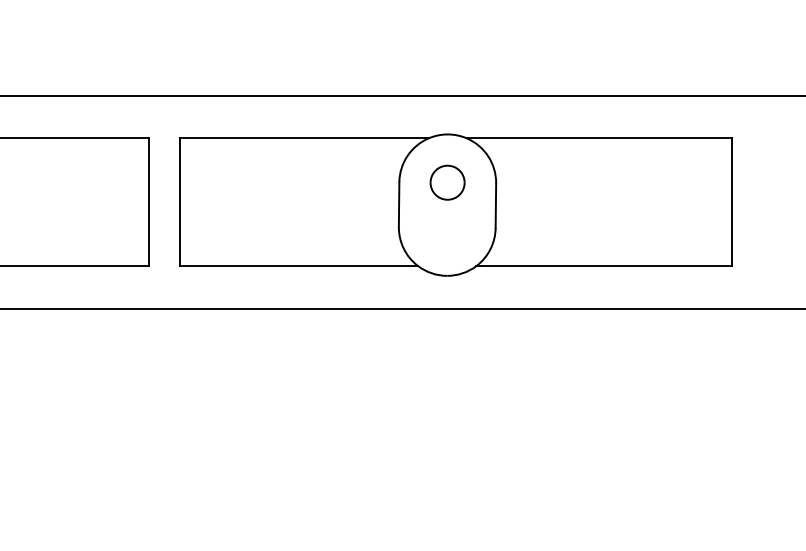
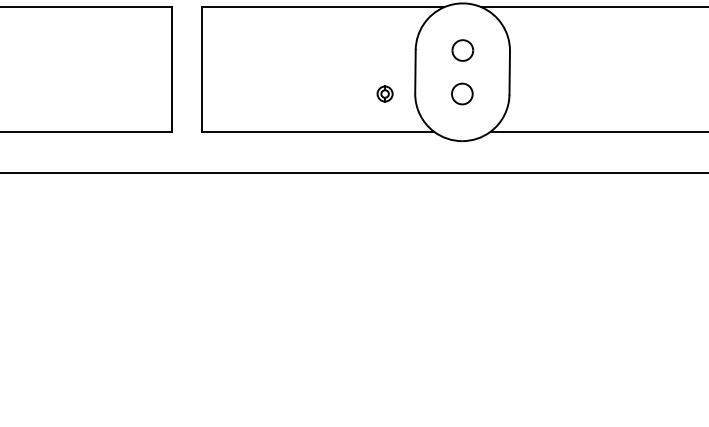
part: (447, 182) -> (462, 50), size x0.62
part: (446, 226) -> (461, 93), added
part: (367, 227) -> (384, 94), added

